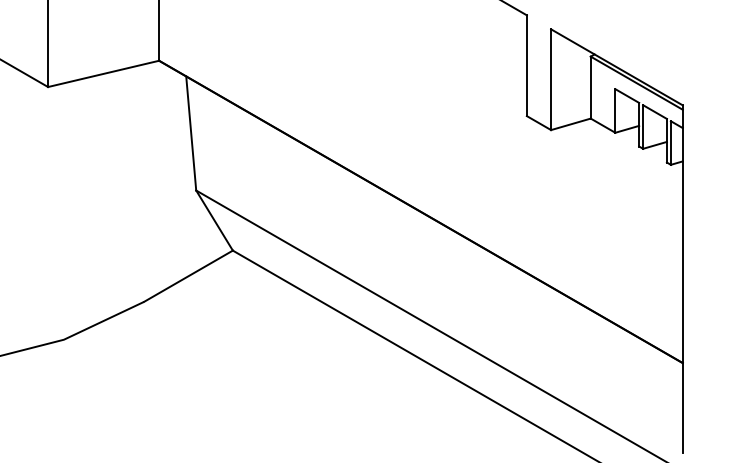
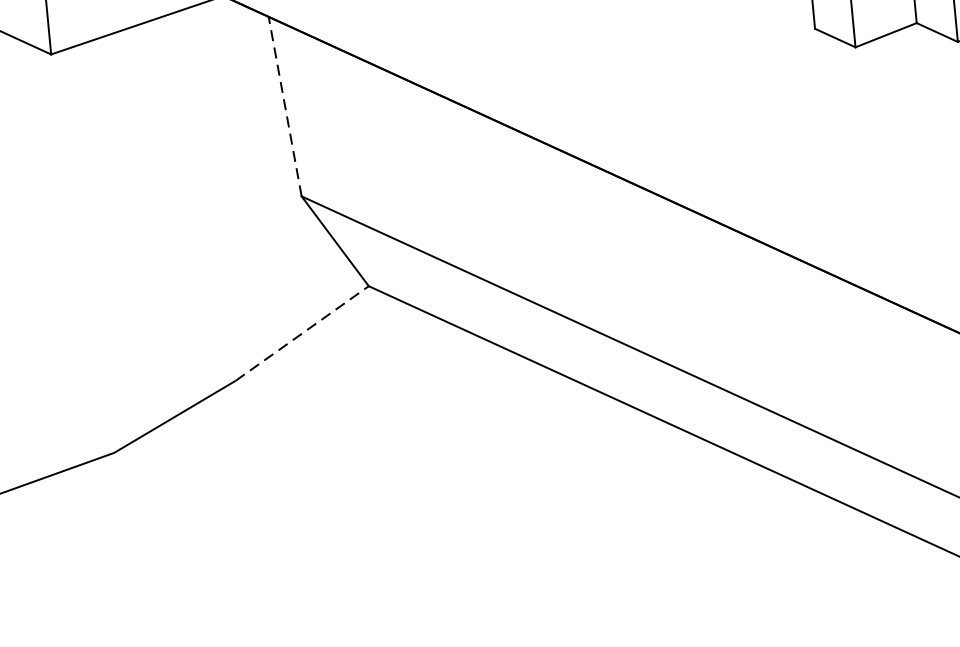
line: (191, 133) -> (285, 106), solid -> dashed
line: (188, 276) -> (302, 333), solid -> dashed

